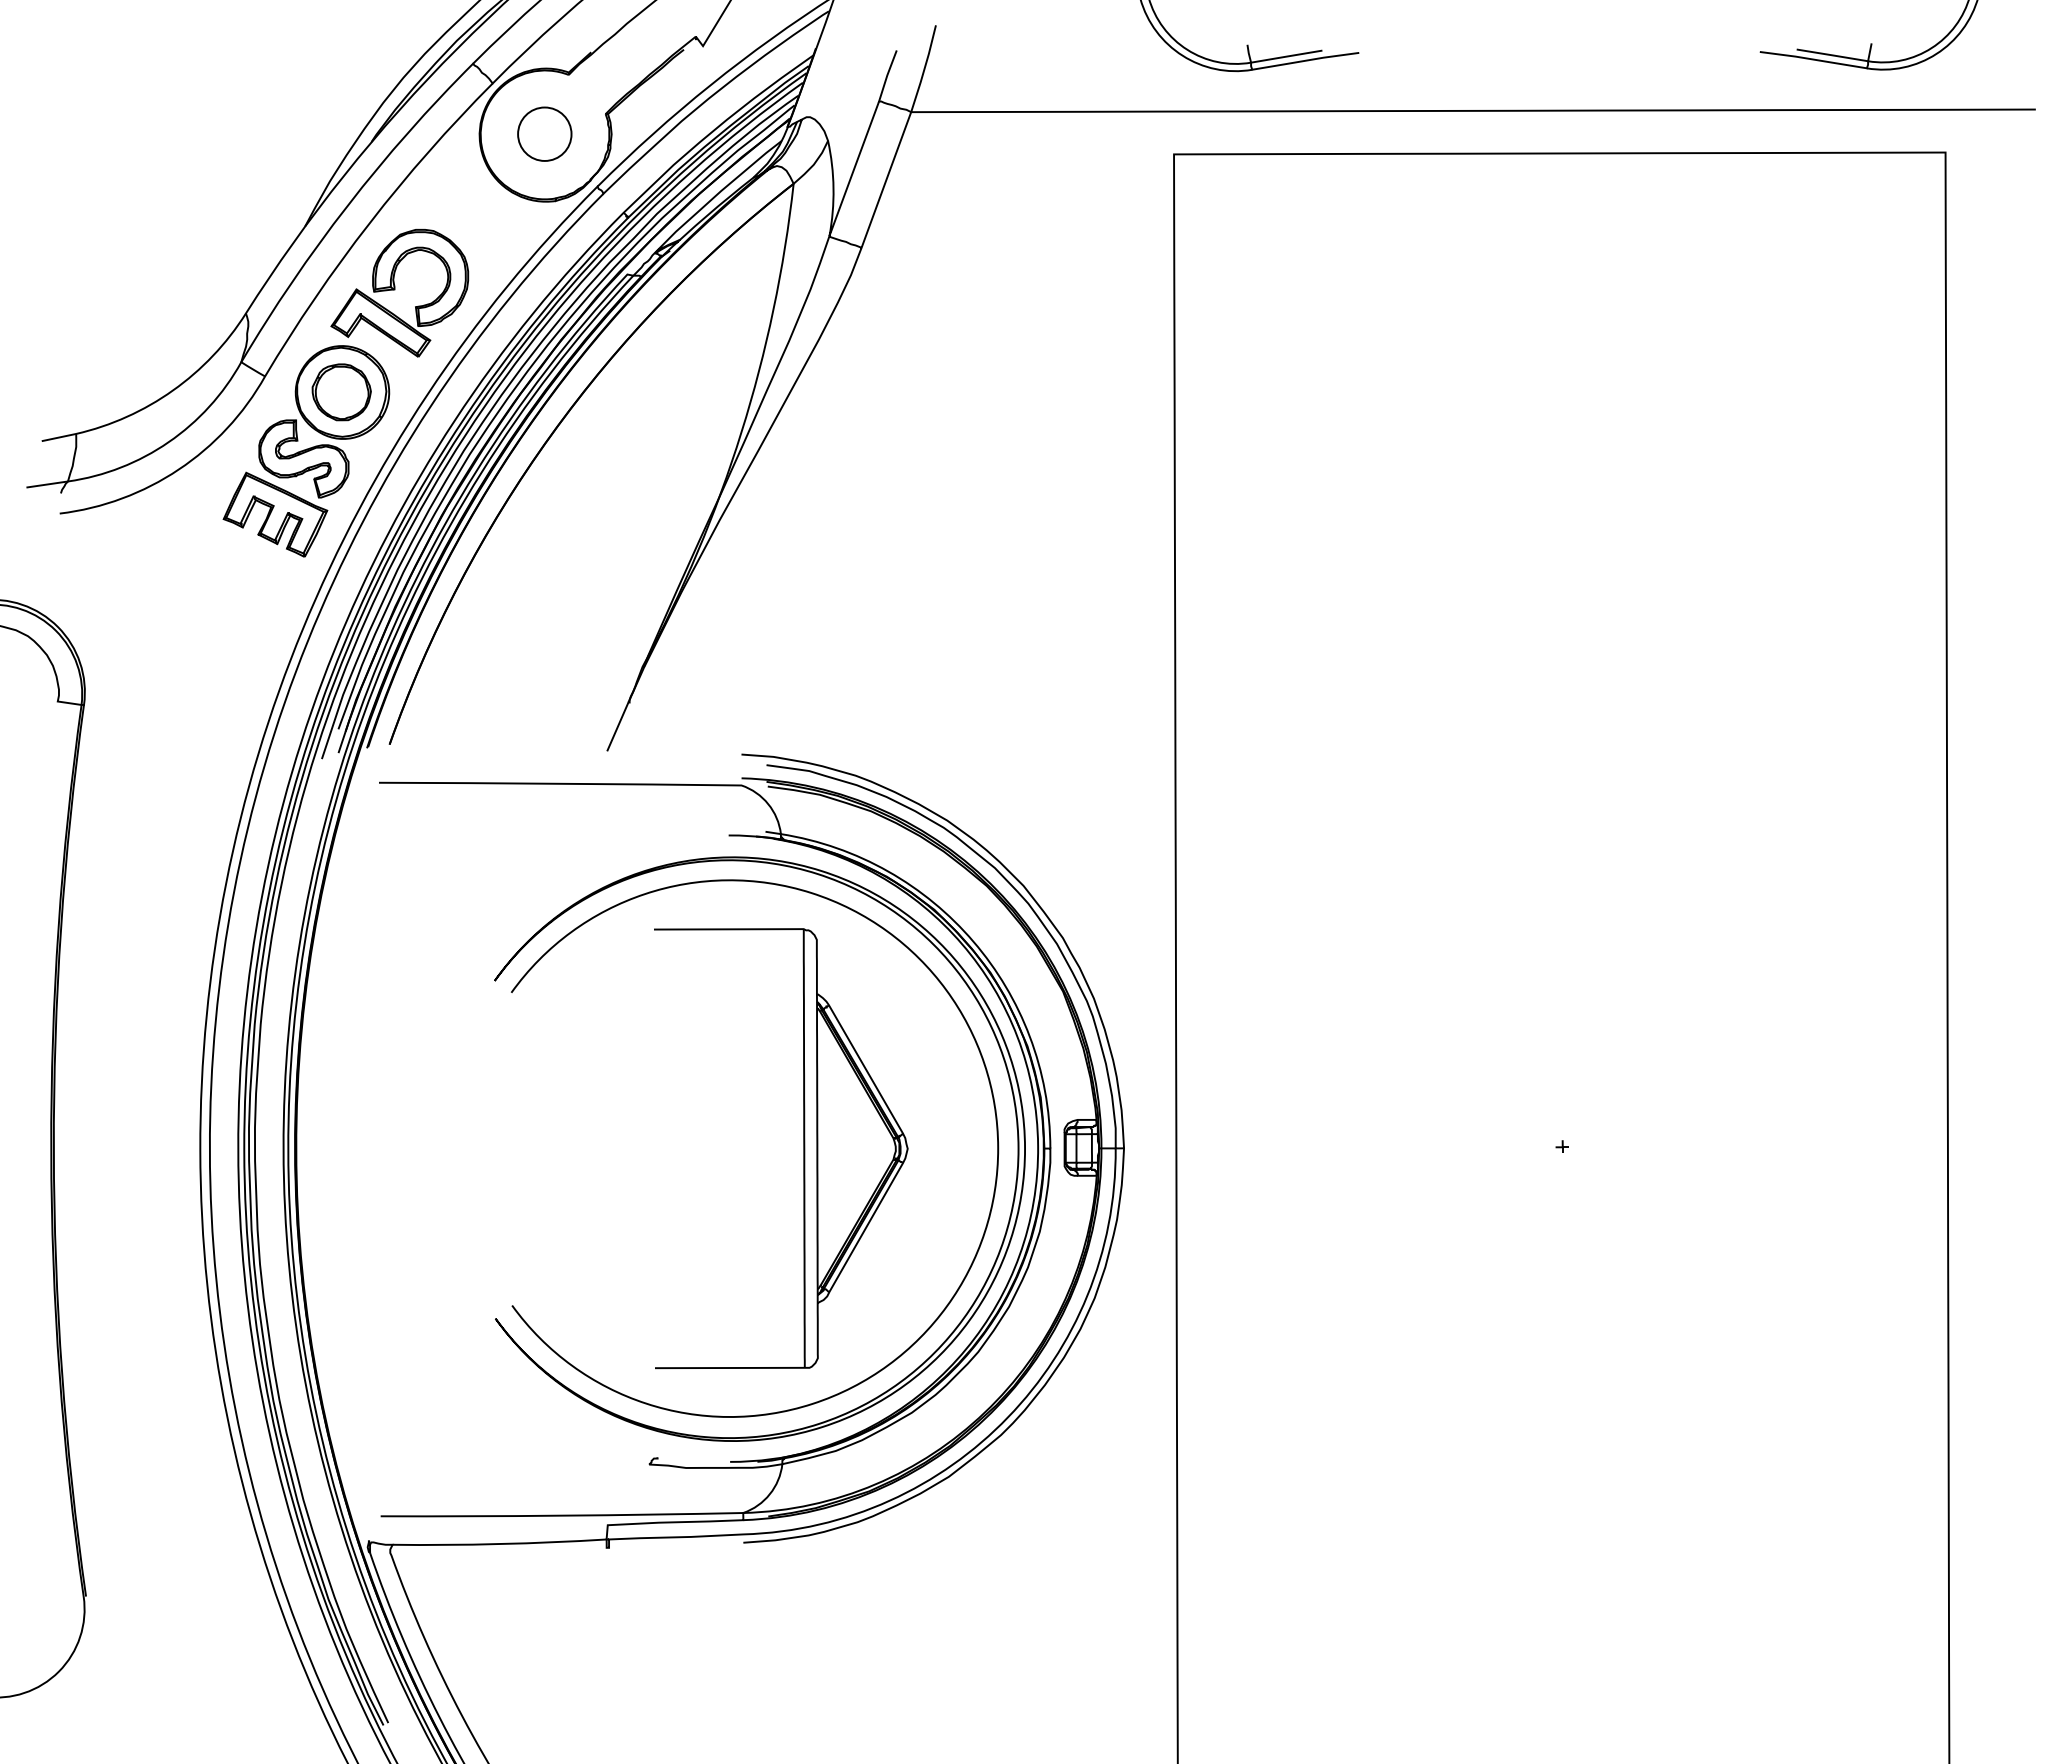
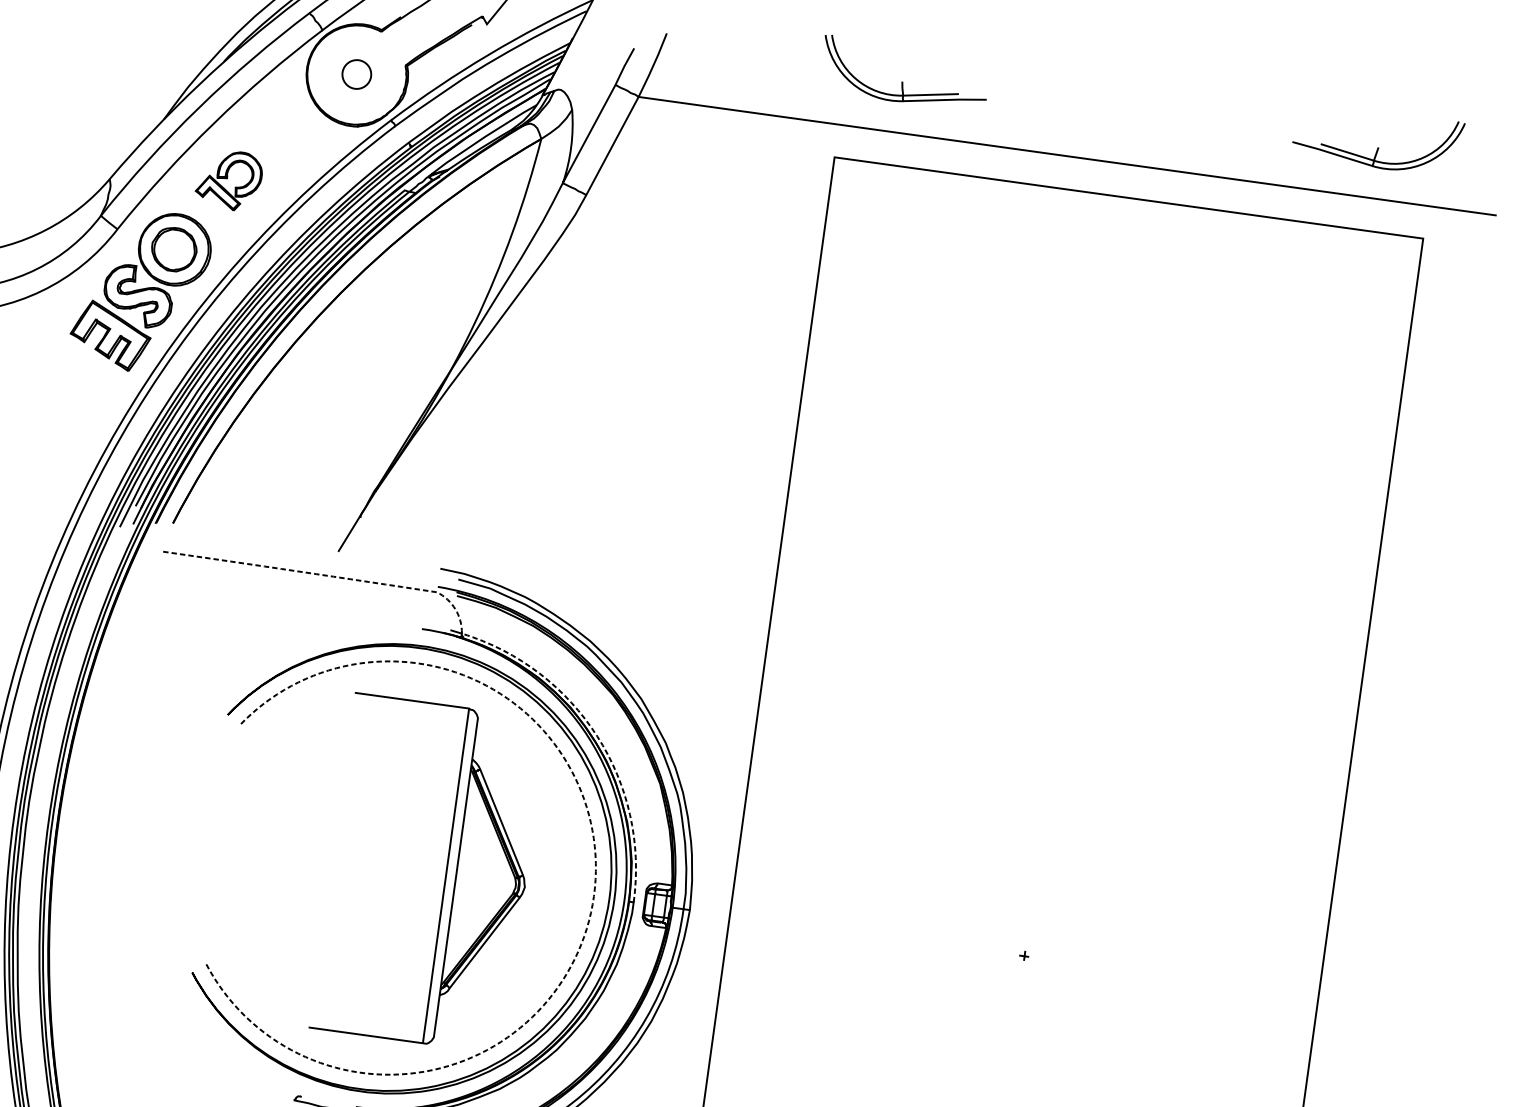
circle: (544, 133) -> (356, 73), size x0.7
part: (399, 293) -> (228, 180), size x0.6
line: (801, 838) -> (477, 639), solid -> dashed
arc: (998, 1148) -> (594, 896), solid -> dashed

